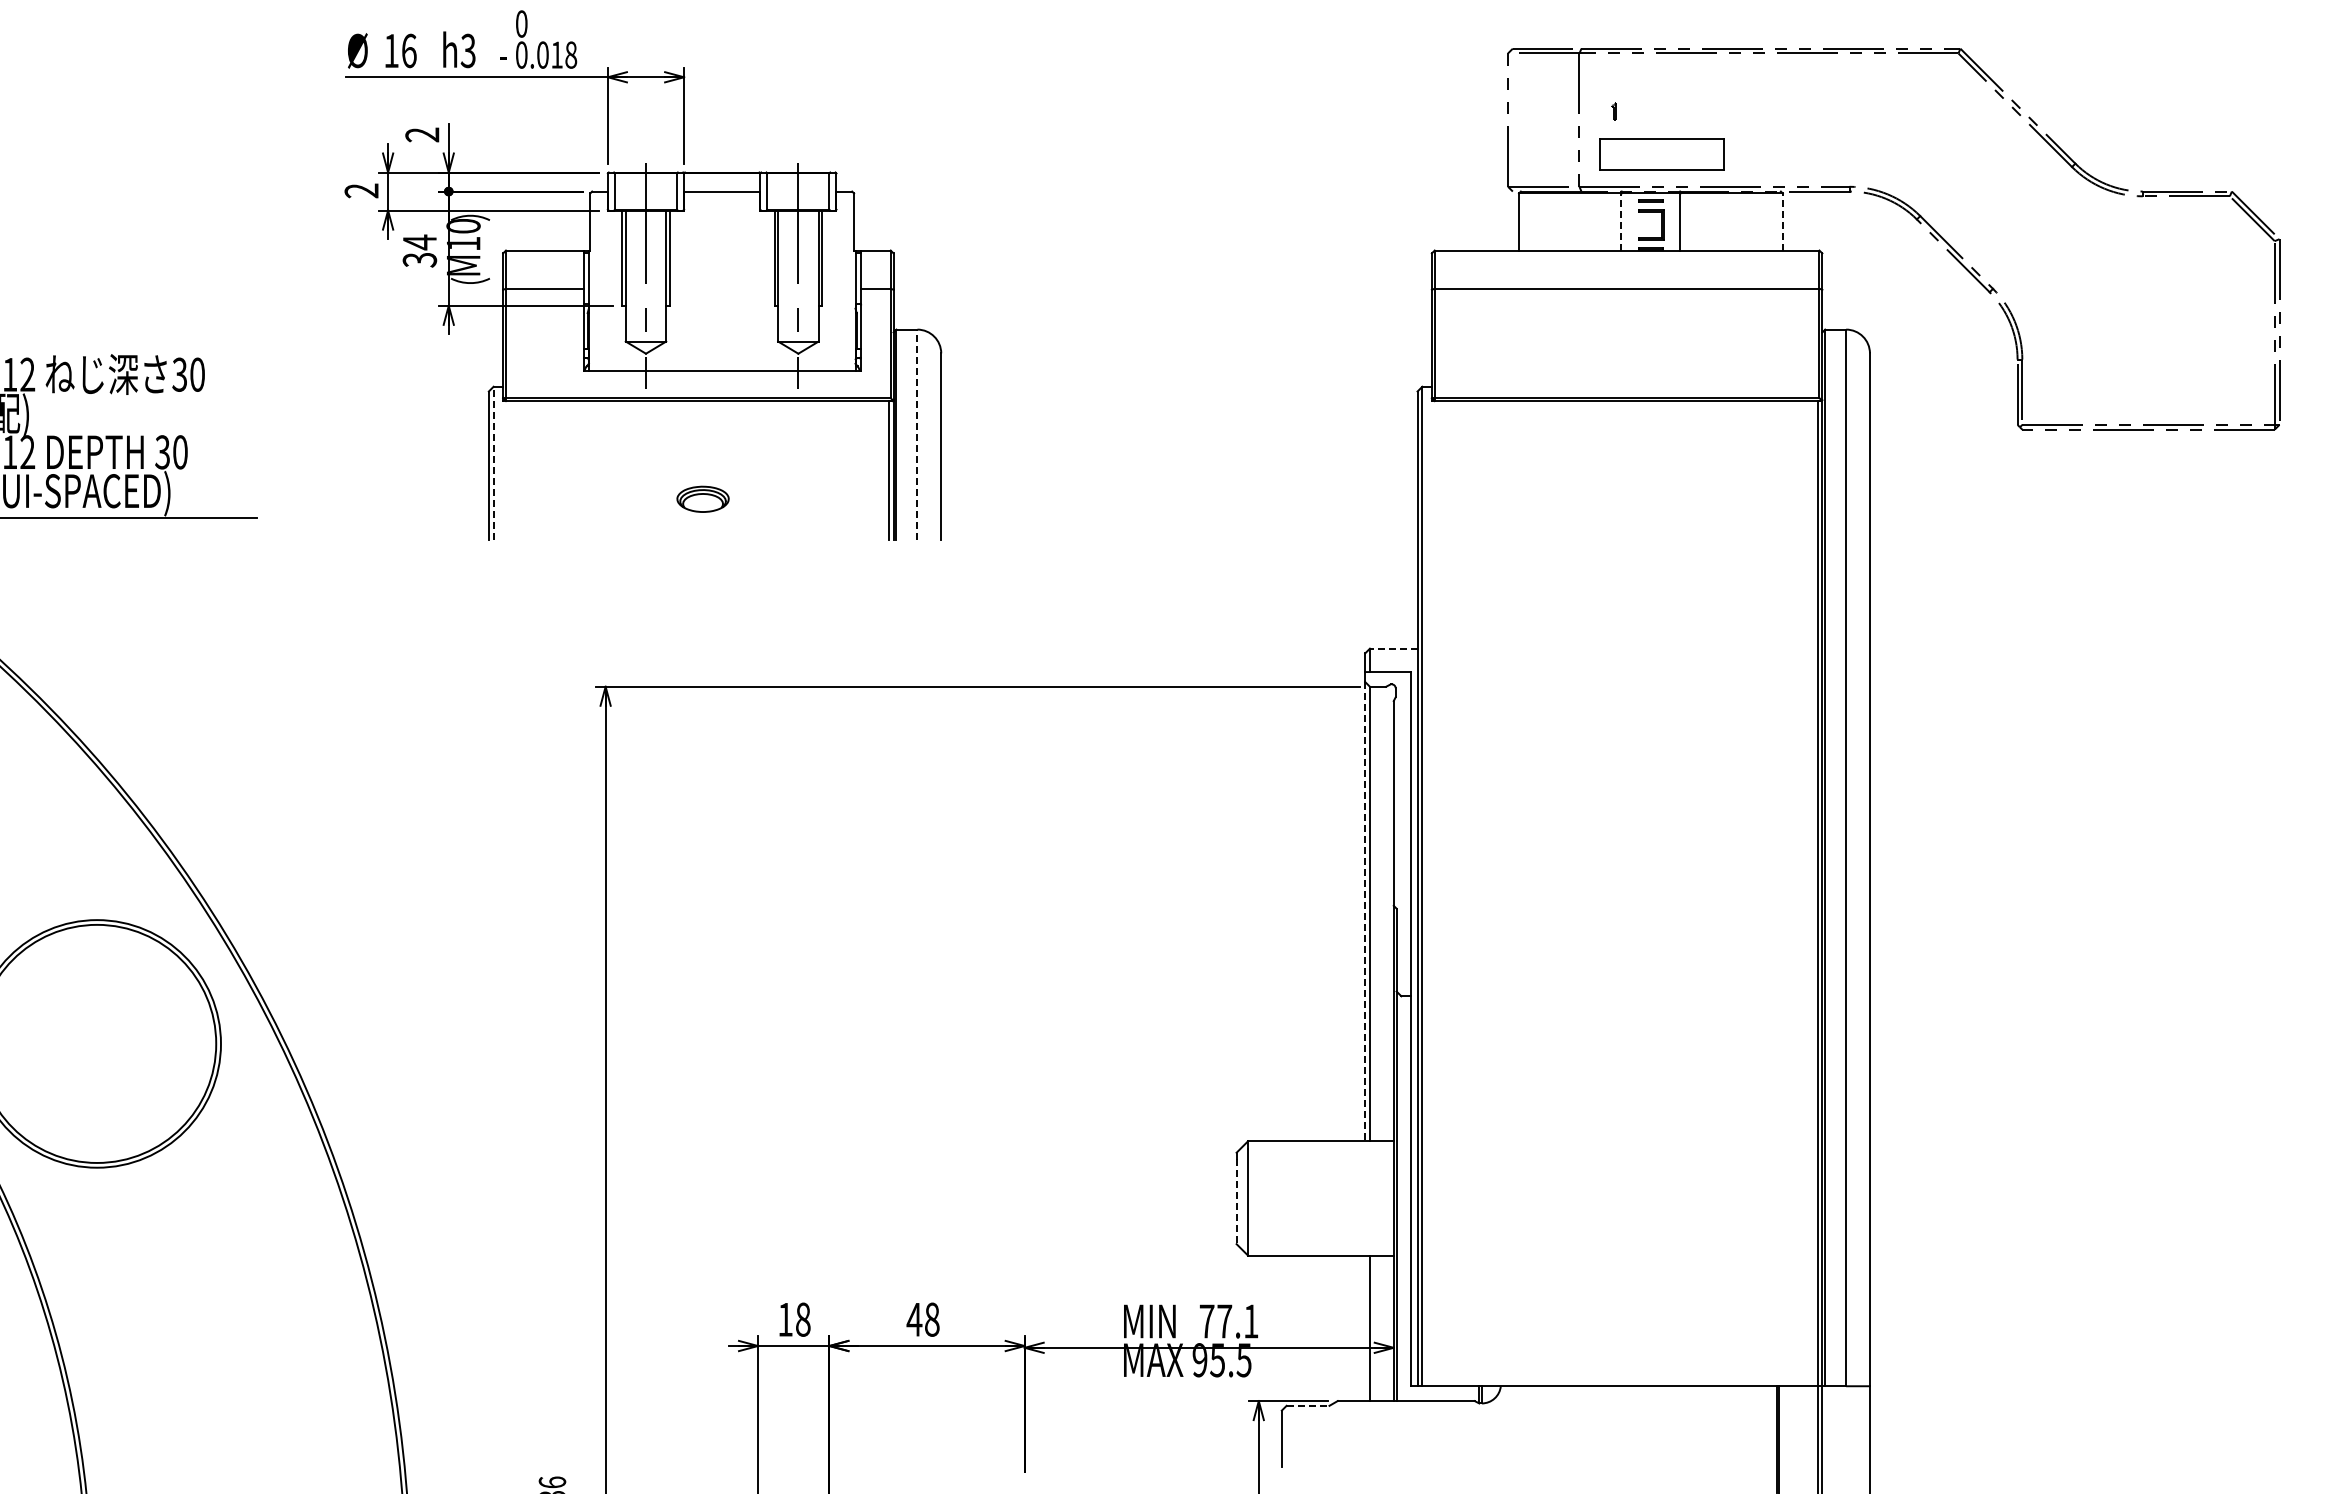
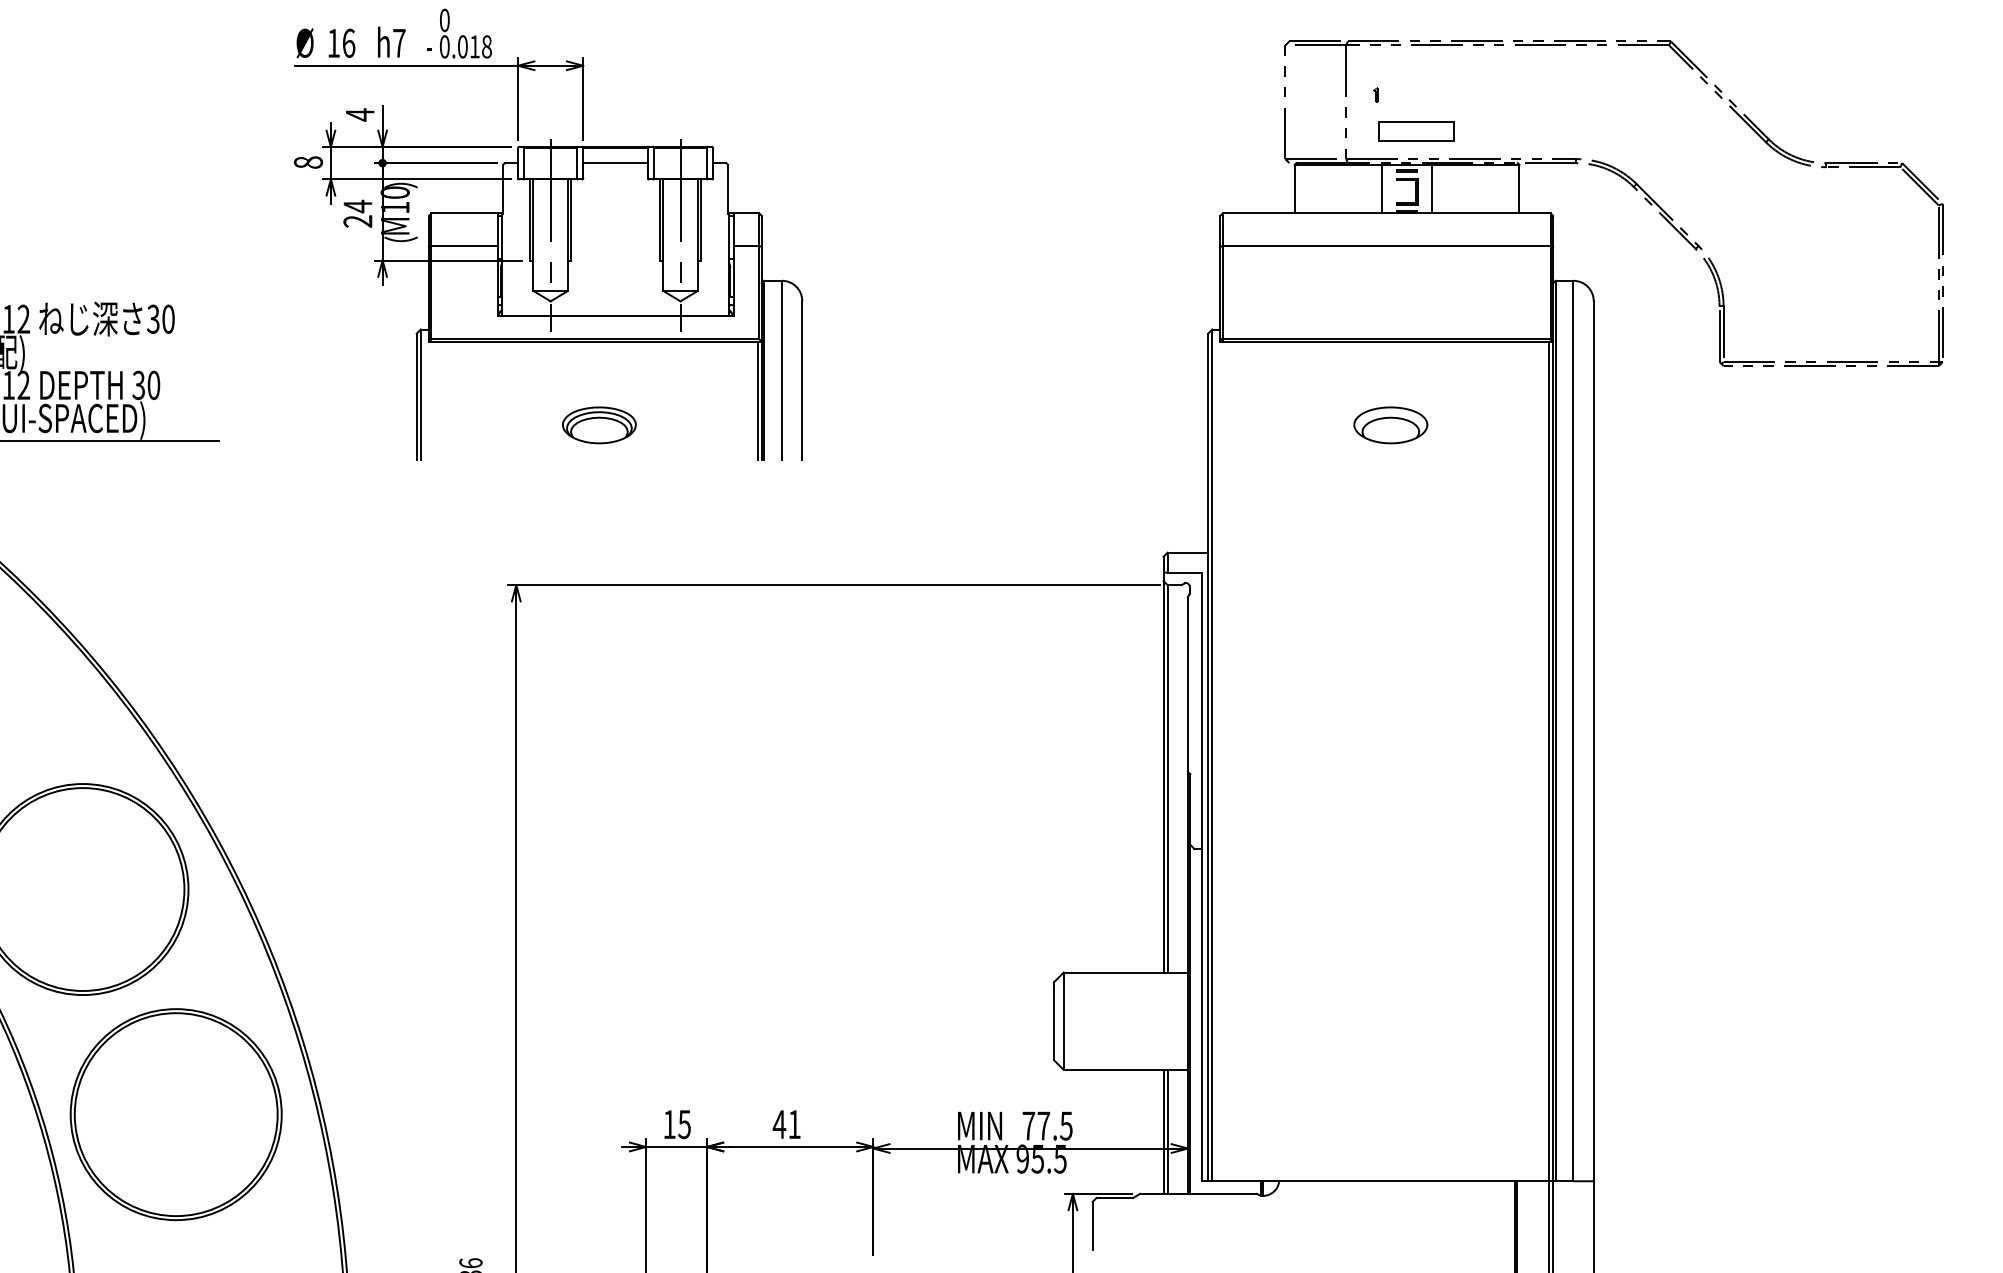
text: (467, 50) -> (398, 42), h3 -> h7
text: (422, 135) -> (360, 115), 2 -> 4
part: (1661, 154) -> (1416, 131), size x0.71
text: (361, 190) -> (308, 162), 2 -> 8
line: (1621, 222) -> (1382, 189), dashed -> solid
line: (1782, 222) -> (1519, 189), dashed -> solid
text: (420, 259) -> (358, 221), 34 -> 24
line: (917, 434) -> (782, 370), dashed -> solid
line: (493, 463) -> (420, 394), dashed -> solid
part: (702, 499) -> (598, 425), size x1.67
part: (1631, 499) -> (1390, 425), added
line: (1393, 648) -> (1187, 552), dashed -> solid
line: (1365, 911) -> (1163, 776), dashed -> solid
line: (1236, 1201) -> (1053, 1023), dashed -> solid
part: (206, 1307) -> (176, 1114), added
text: (802, 1319) -> (684, 1124), 18 -> 15
text: (932, 1319) -> (794, 1124), 48 -> 41
text: (1250, 1321) -> (1065, 1126), 77.1 -> 77.5
line: (1365, 1328) -> (1163, 1132), added
line: (1308, 1405) -> (1115, 1197), dashed -> solid

